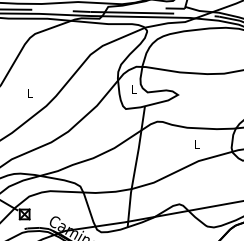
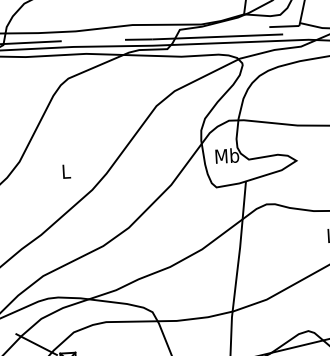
text: (133, 88) -> (226, 154), L -> Mb

